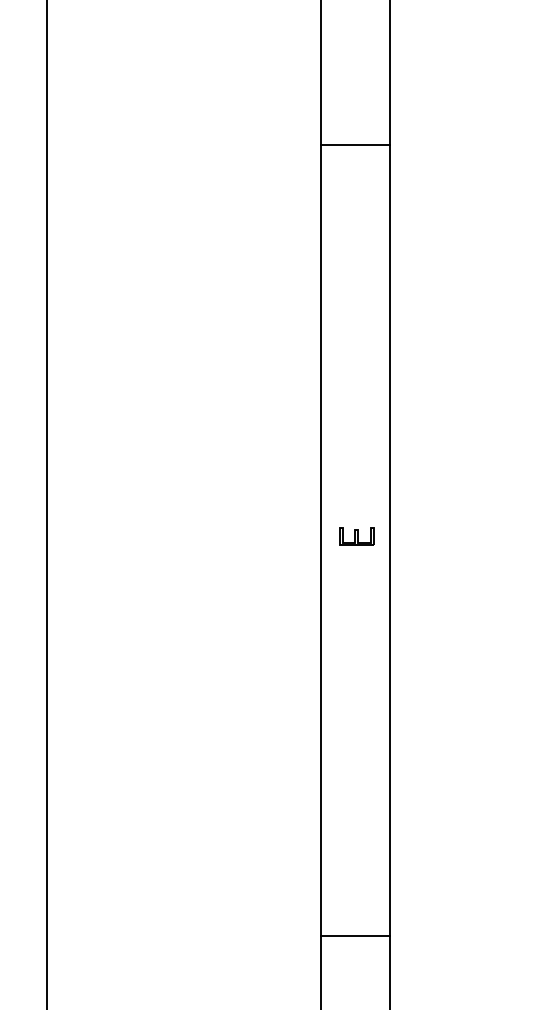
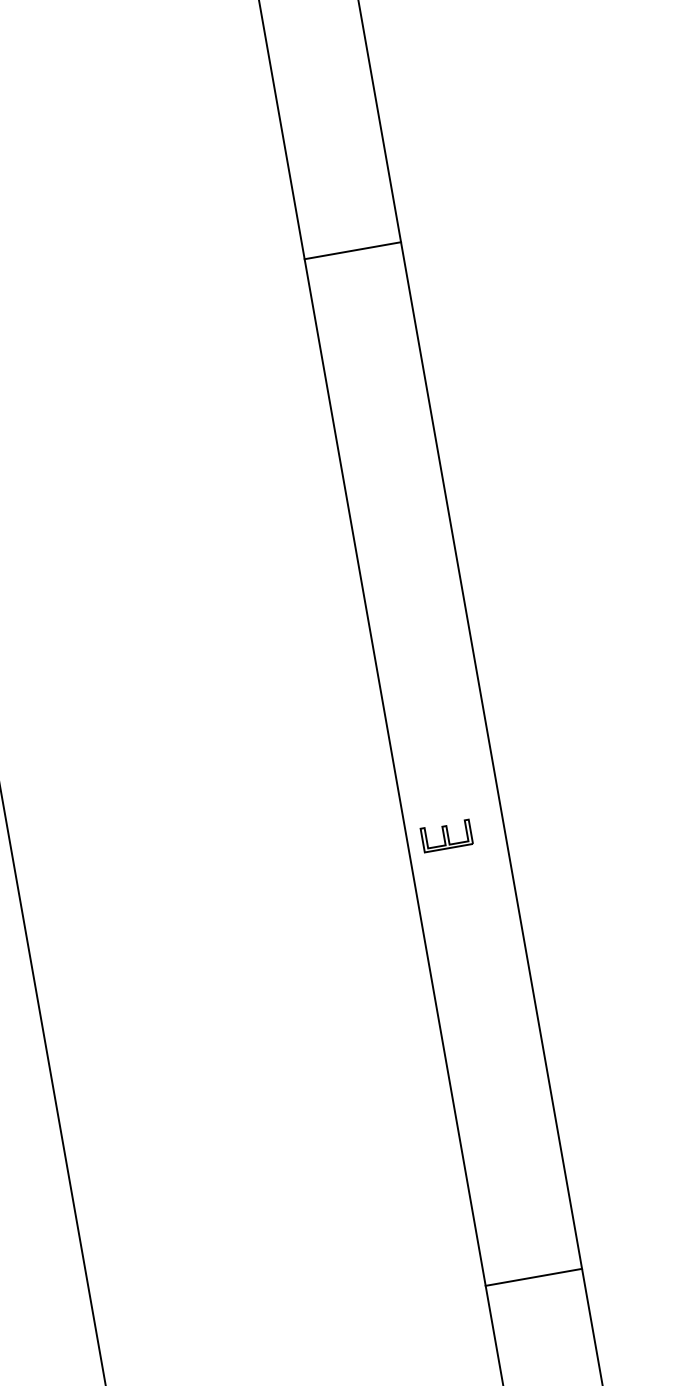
line: (355, 144) -> (352, 250), moved
part: (356, 536) -> (445, 835), moved
line: (355, 935) -> (533, 1277), moved

